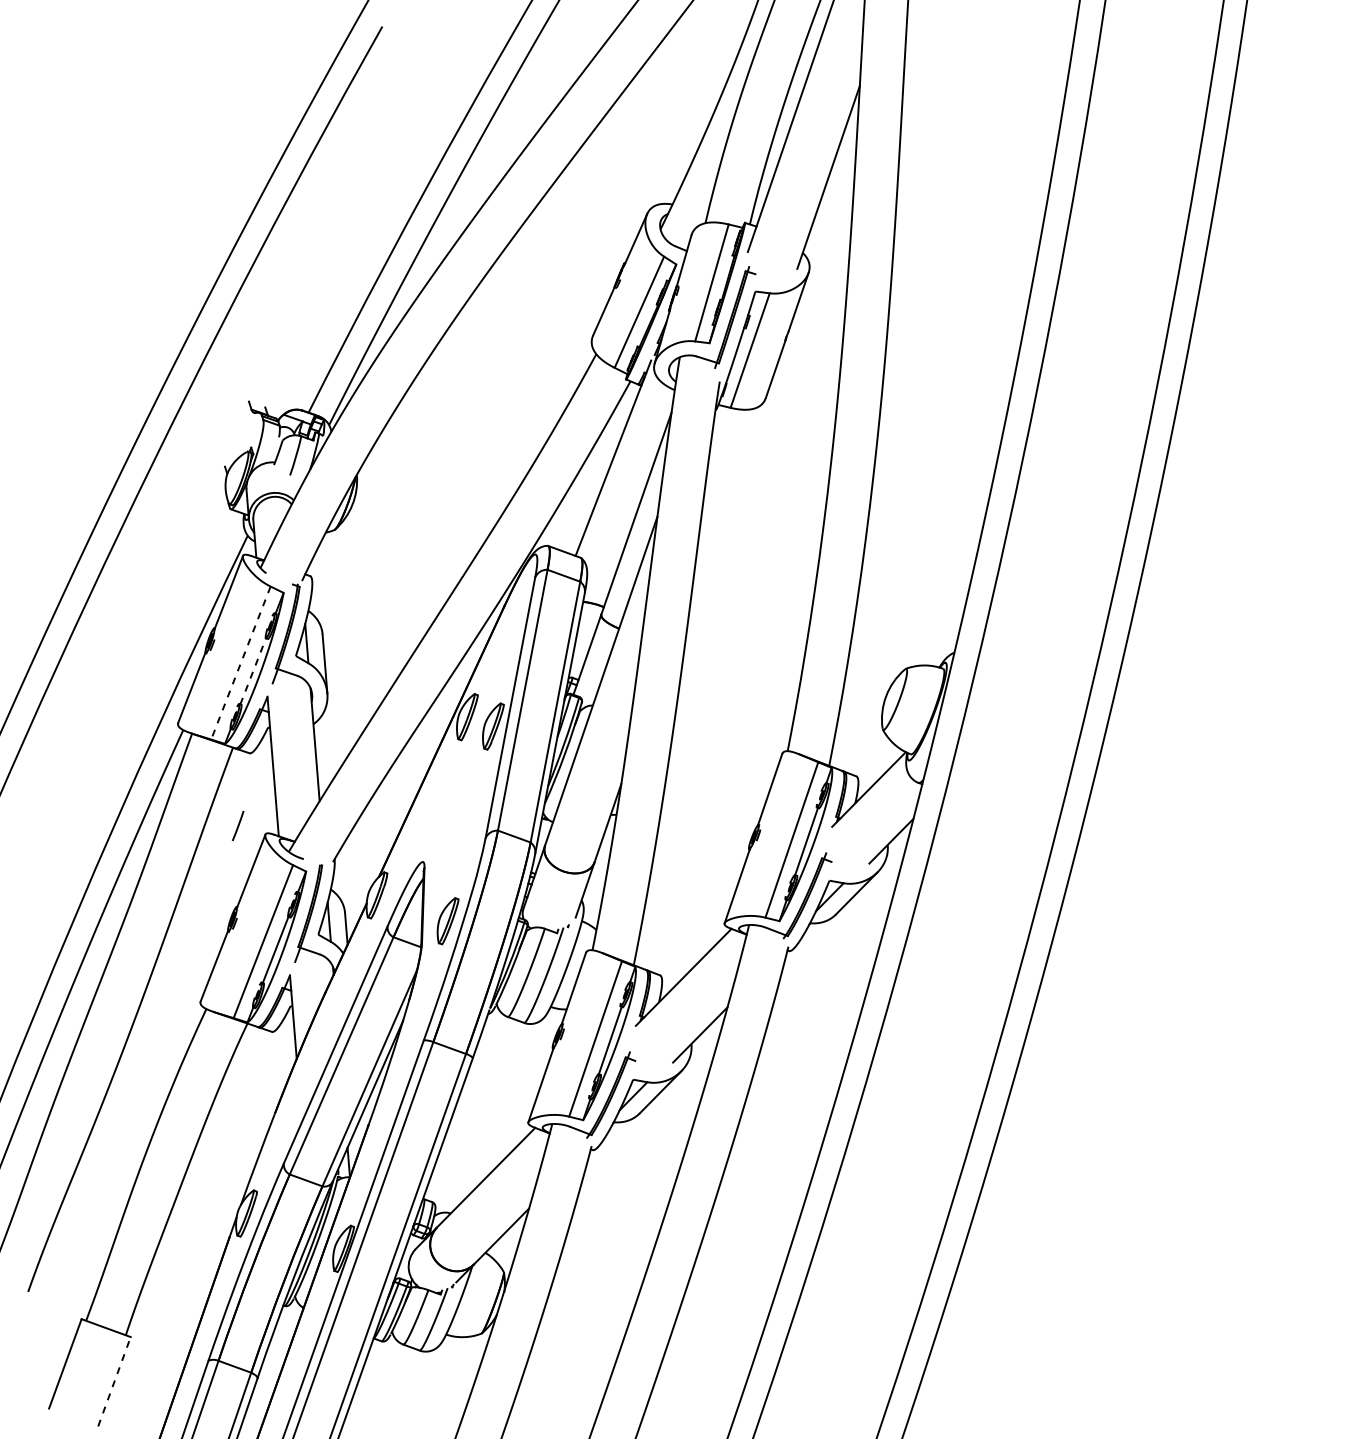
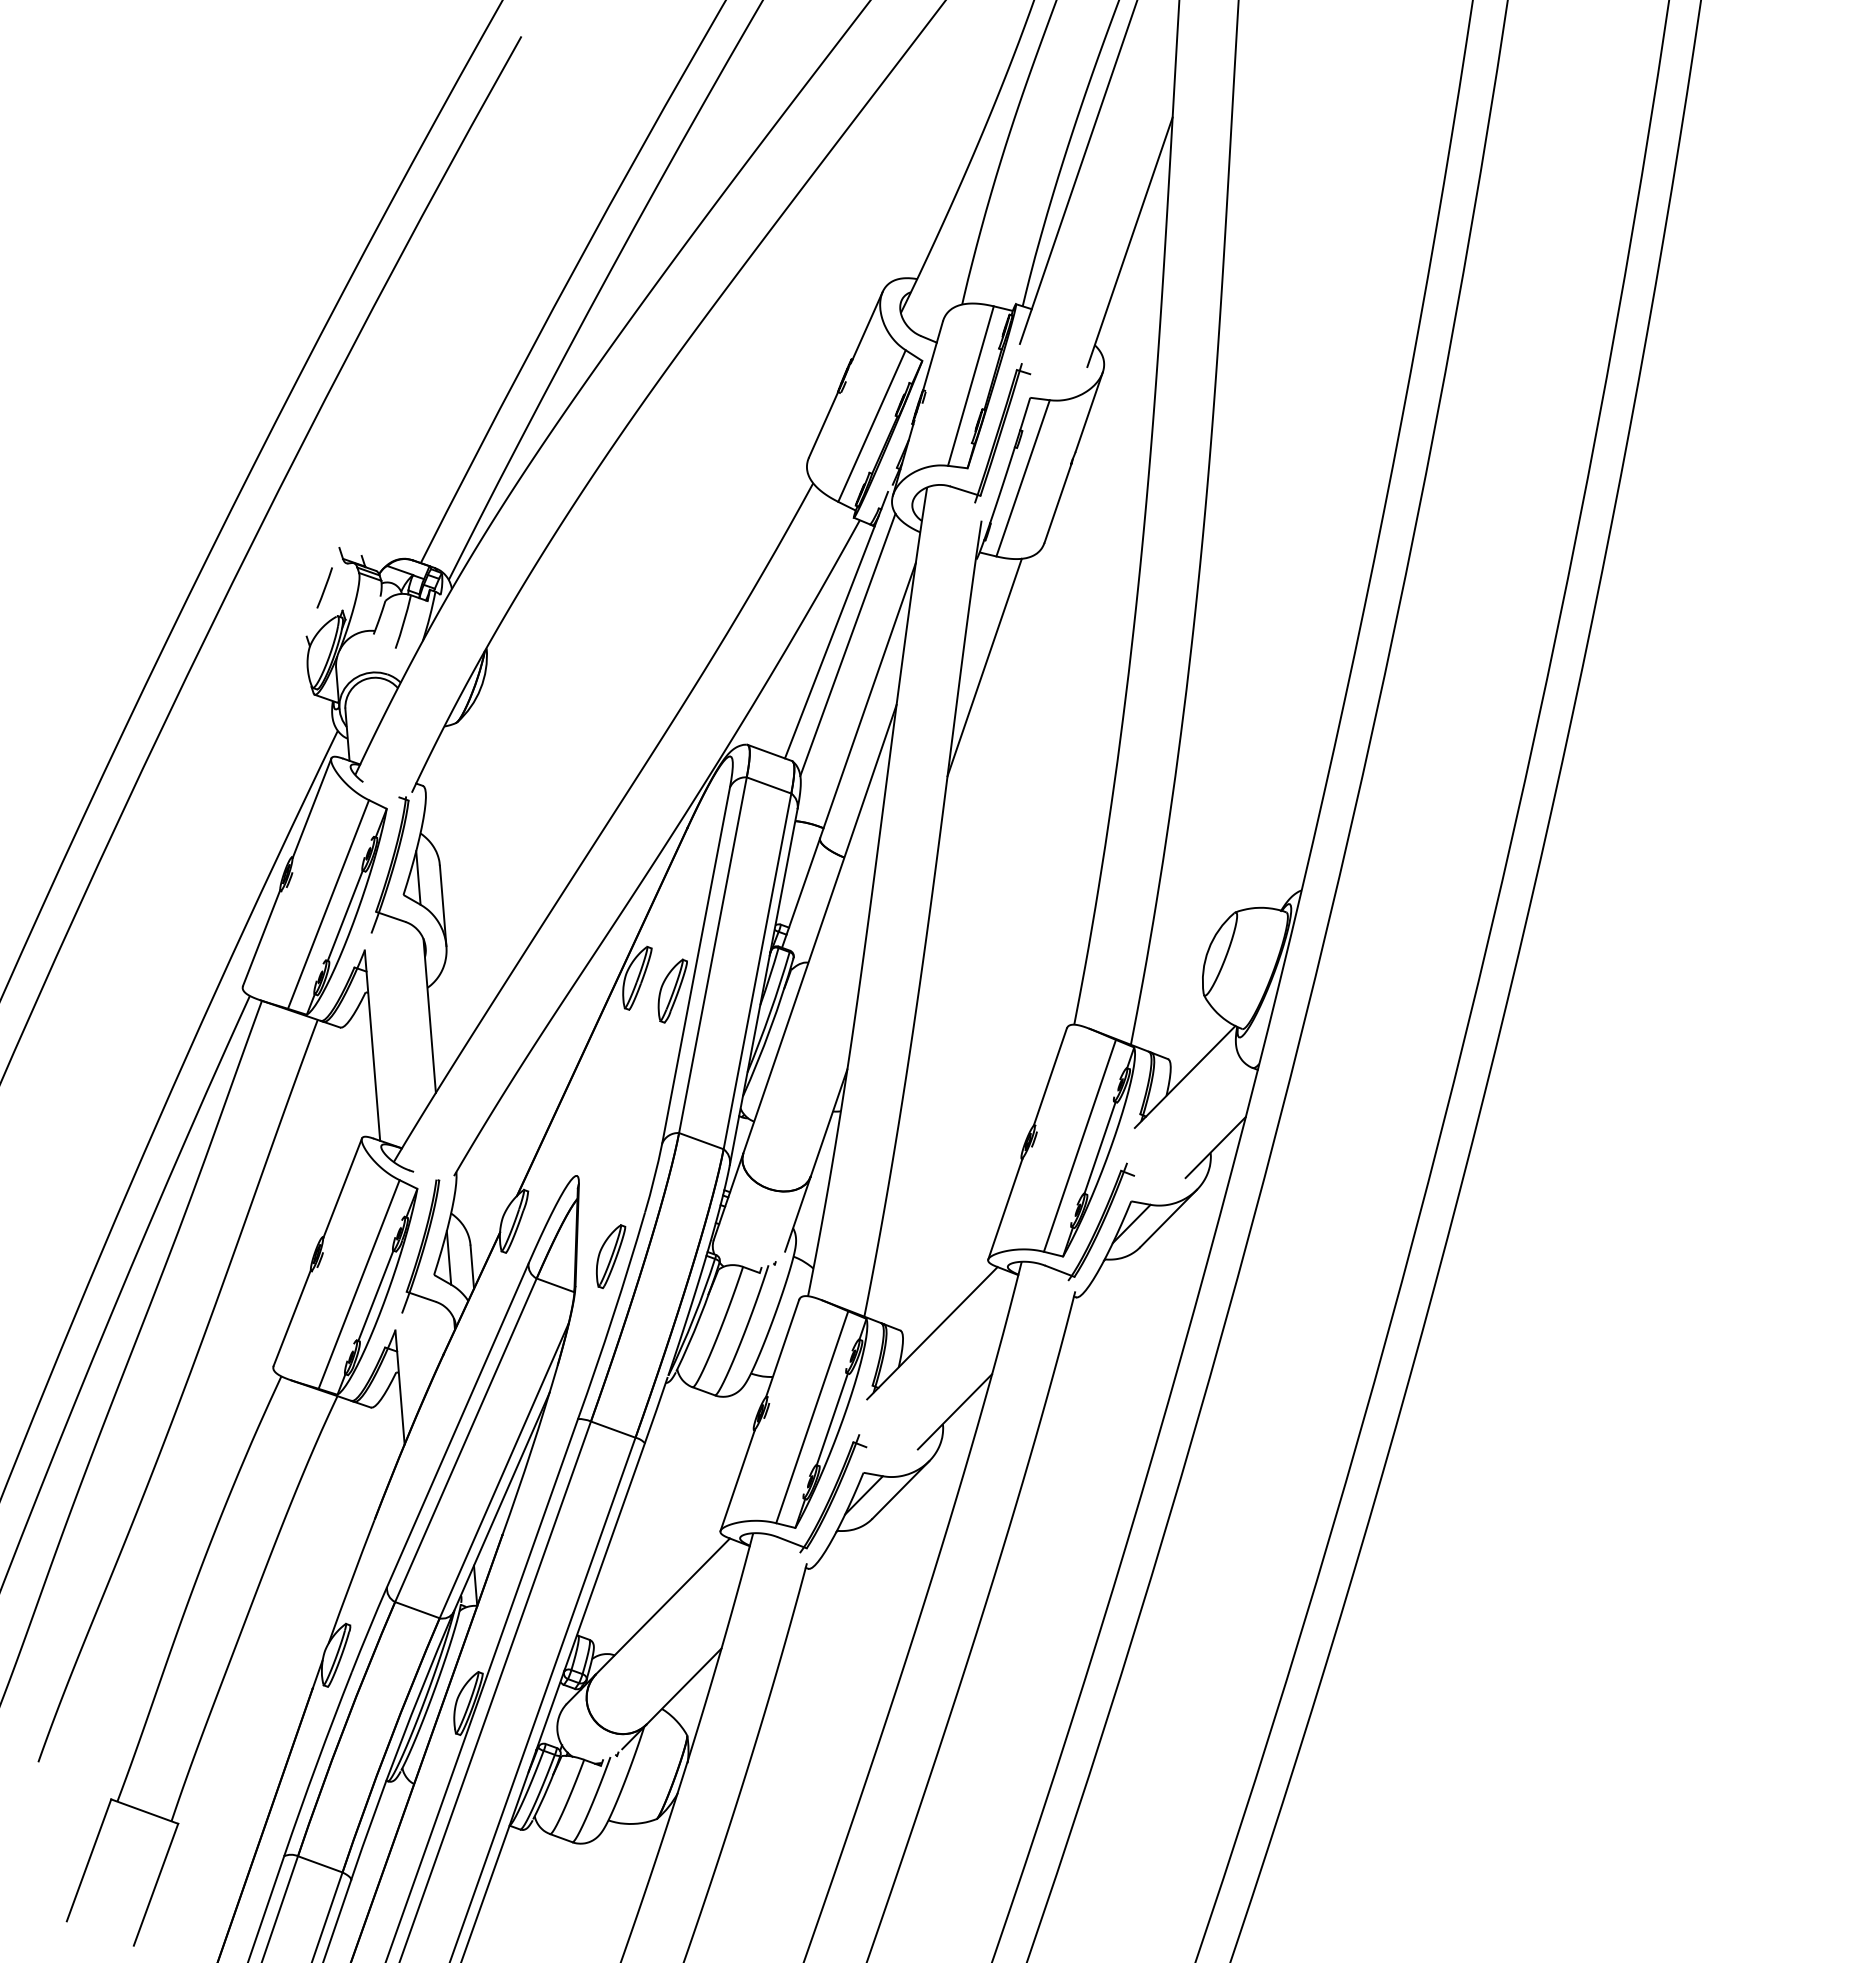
line: (621, 472) -> (847, 644), added
line: (721, 489) -> (983, 667), added
line: (240, 663) -> (327, 905), dashed -> solid
line: (253, 671) -> (345, 916), dashed -> solid
line: (238, 825) -> (325, 587), moved
line: (114, 1381) -> (156, 1884), dashed -> solid

